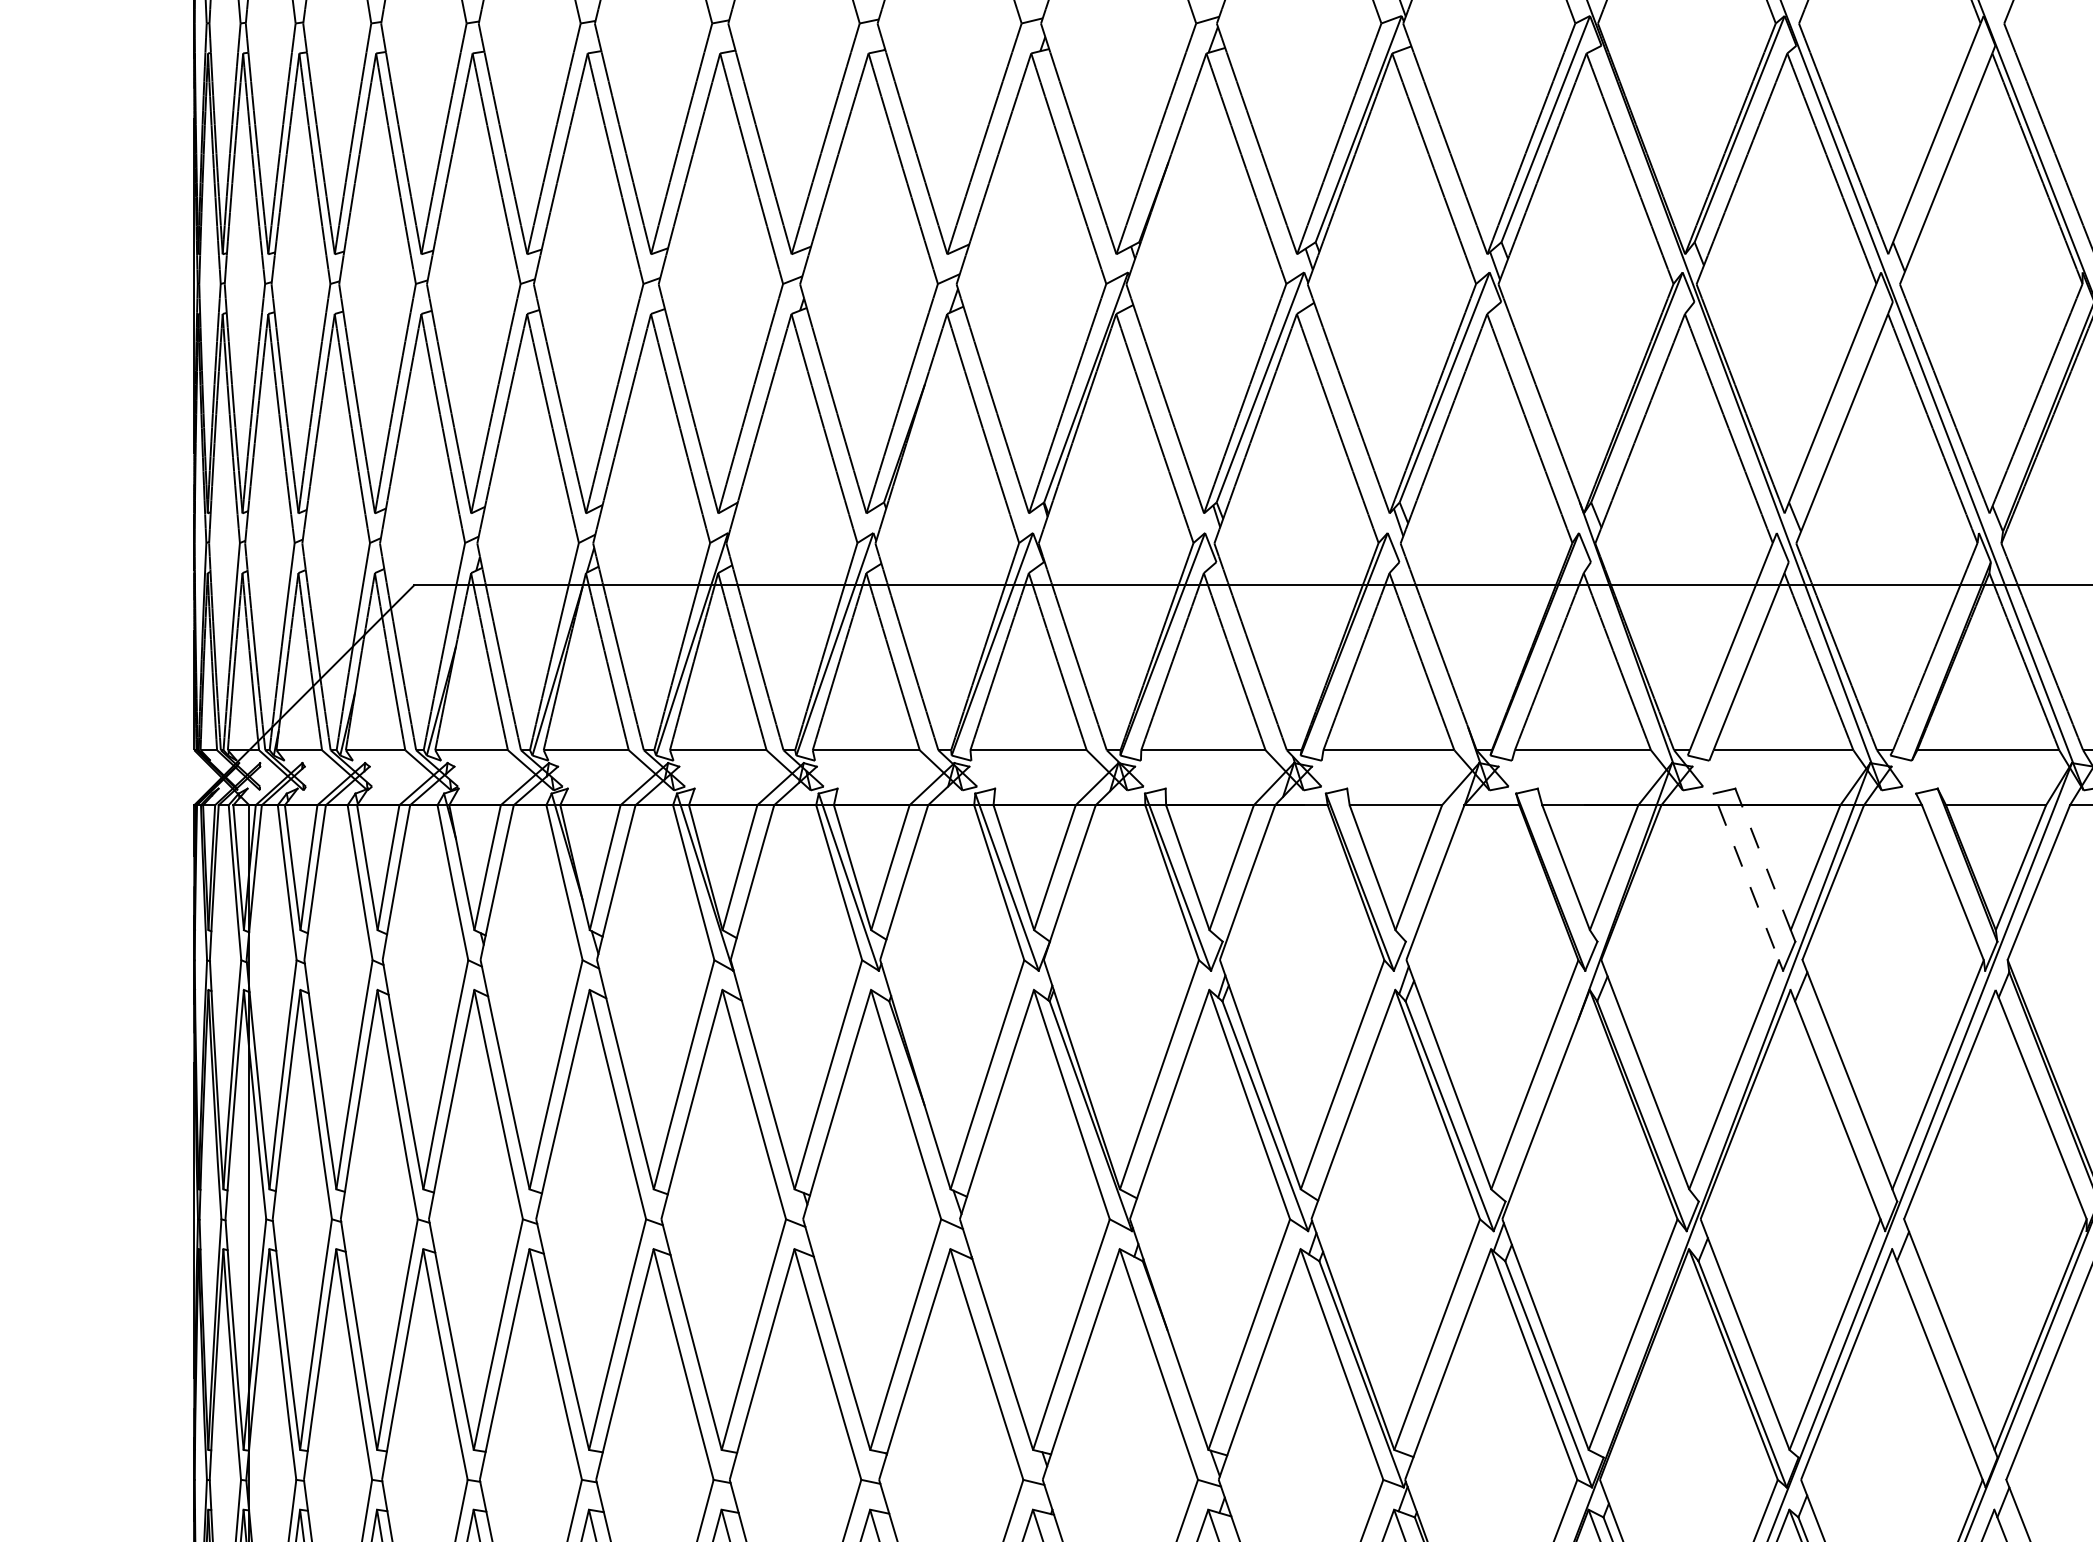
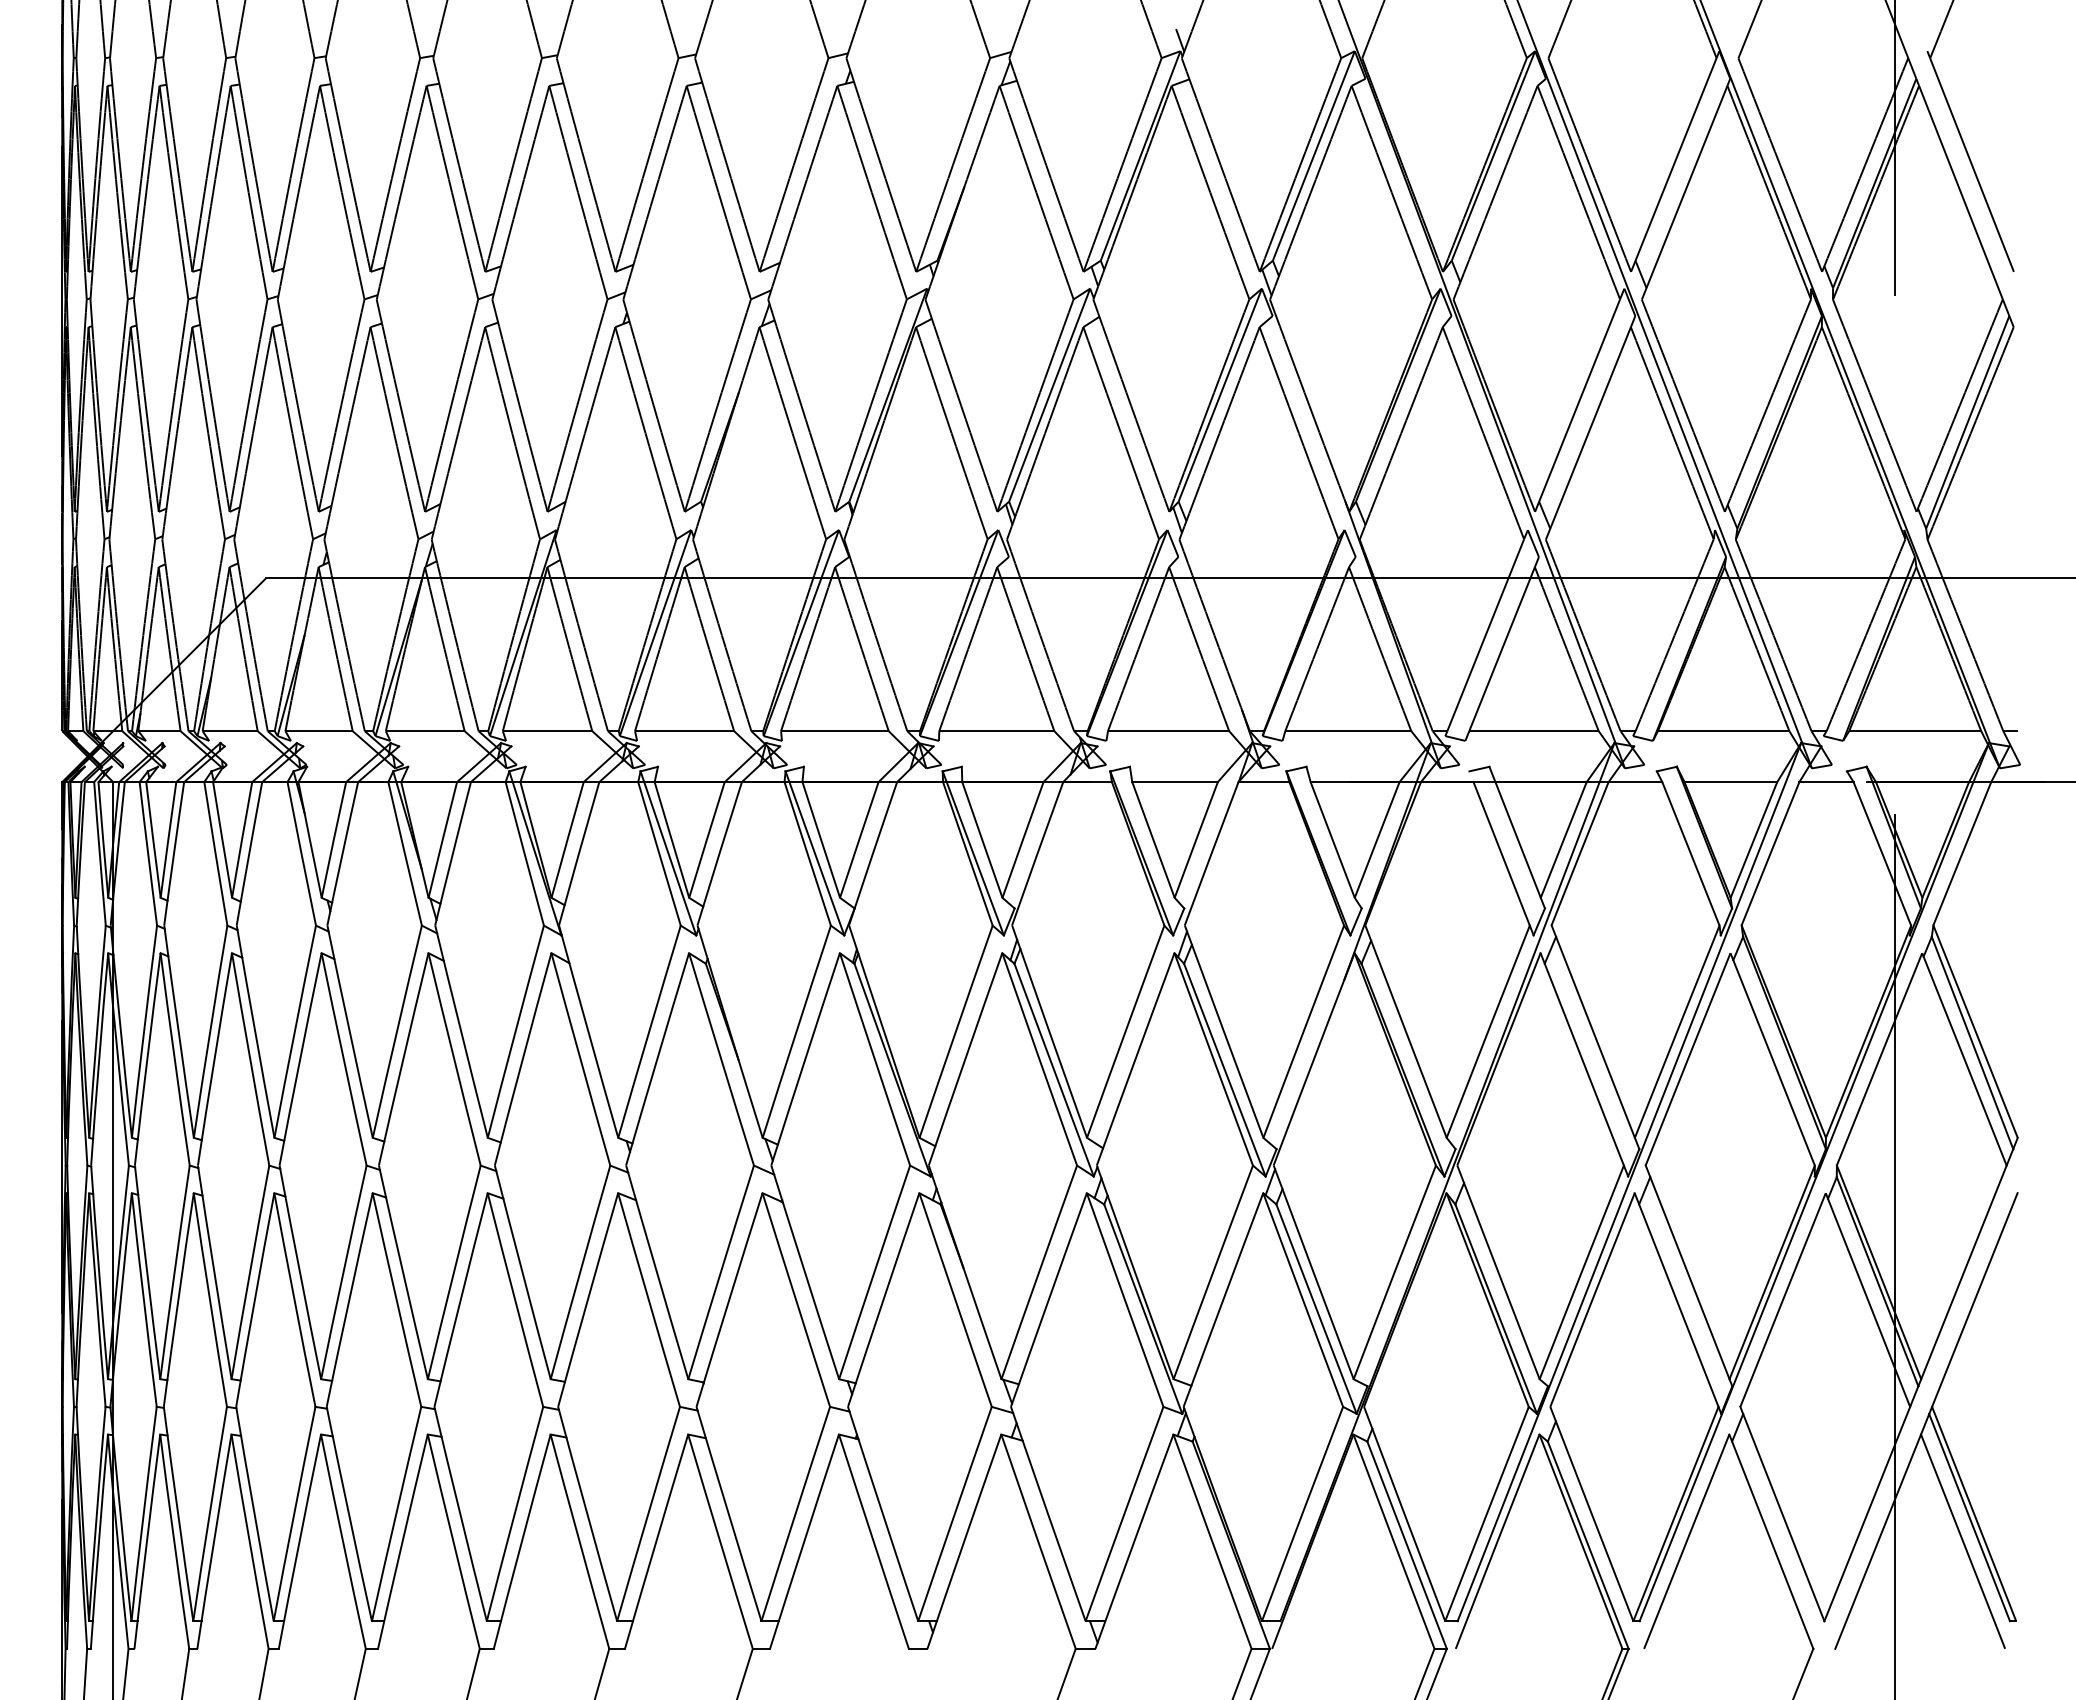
line: (1765, 867) -> (1517, 839), dashed -> solid
line: (1748, 883) -> (1501, 854), dashed -> solid

